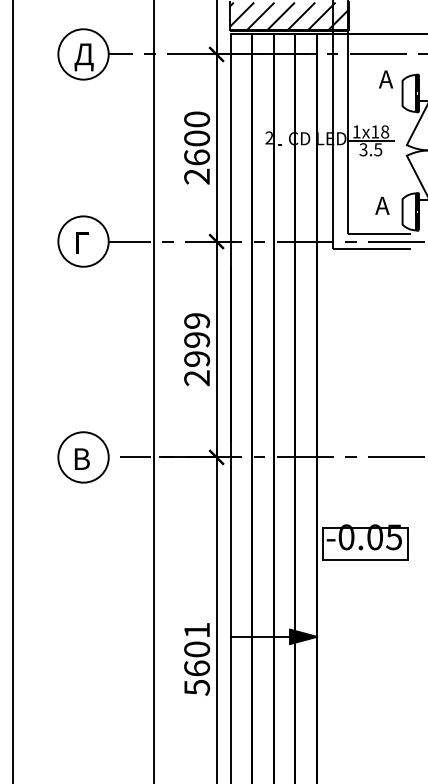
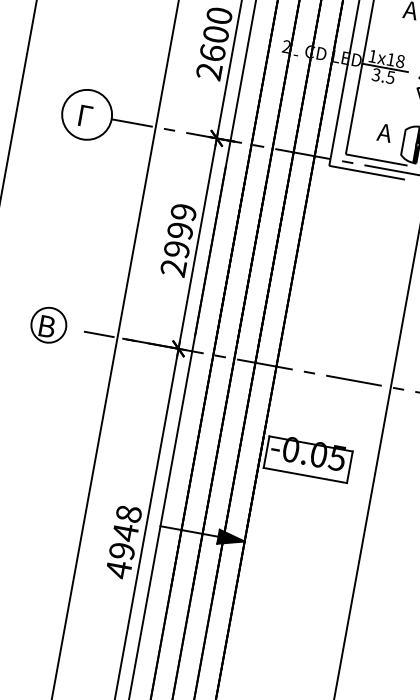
circle: (83, 457) -> (48, 325), size x0.7
text: (197, 659) -> (124, 542), 5601 -> 4948

